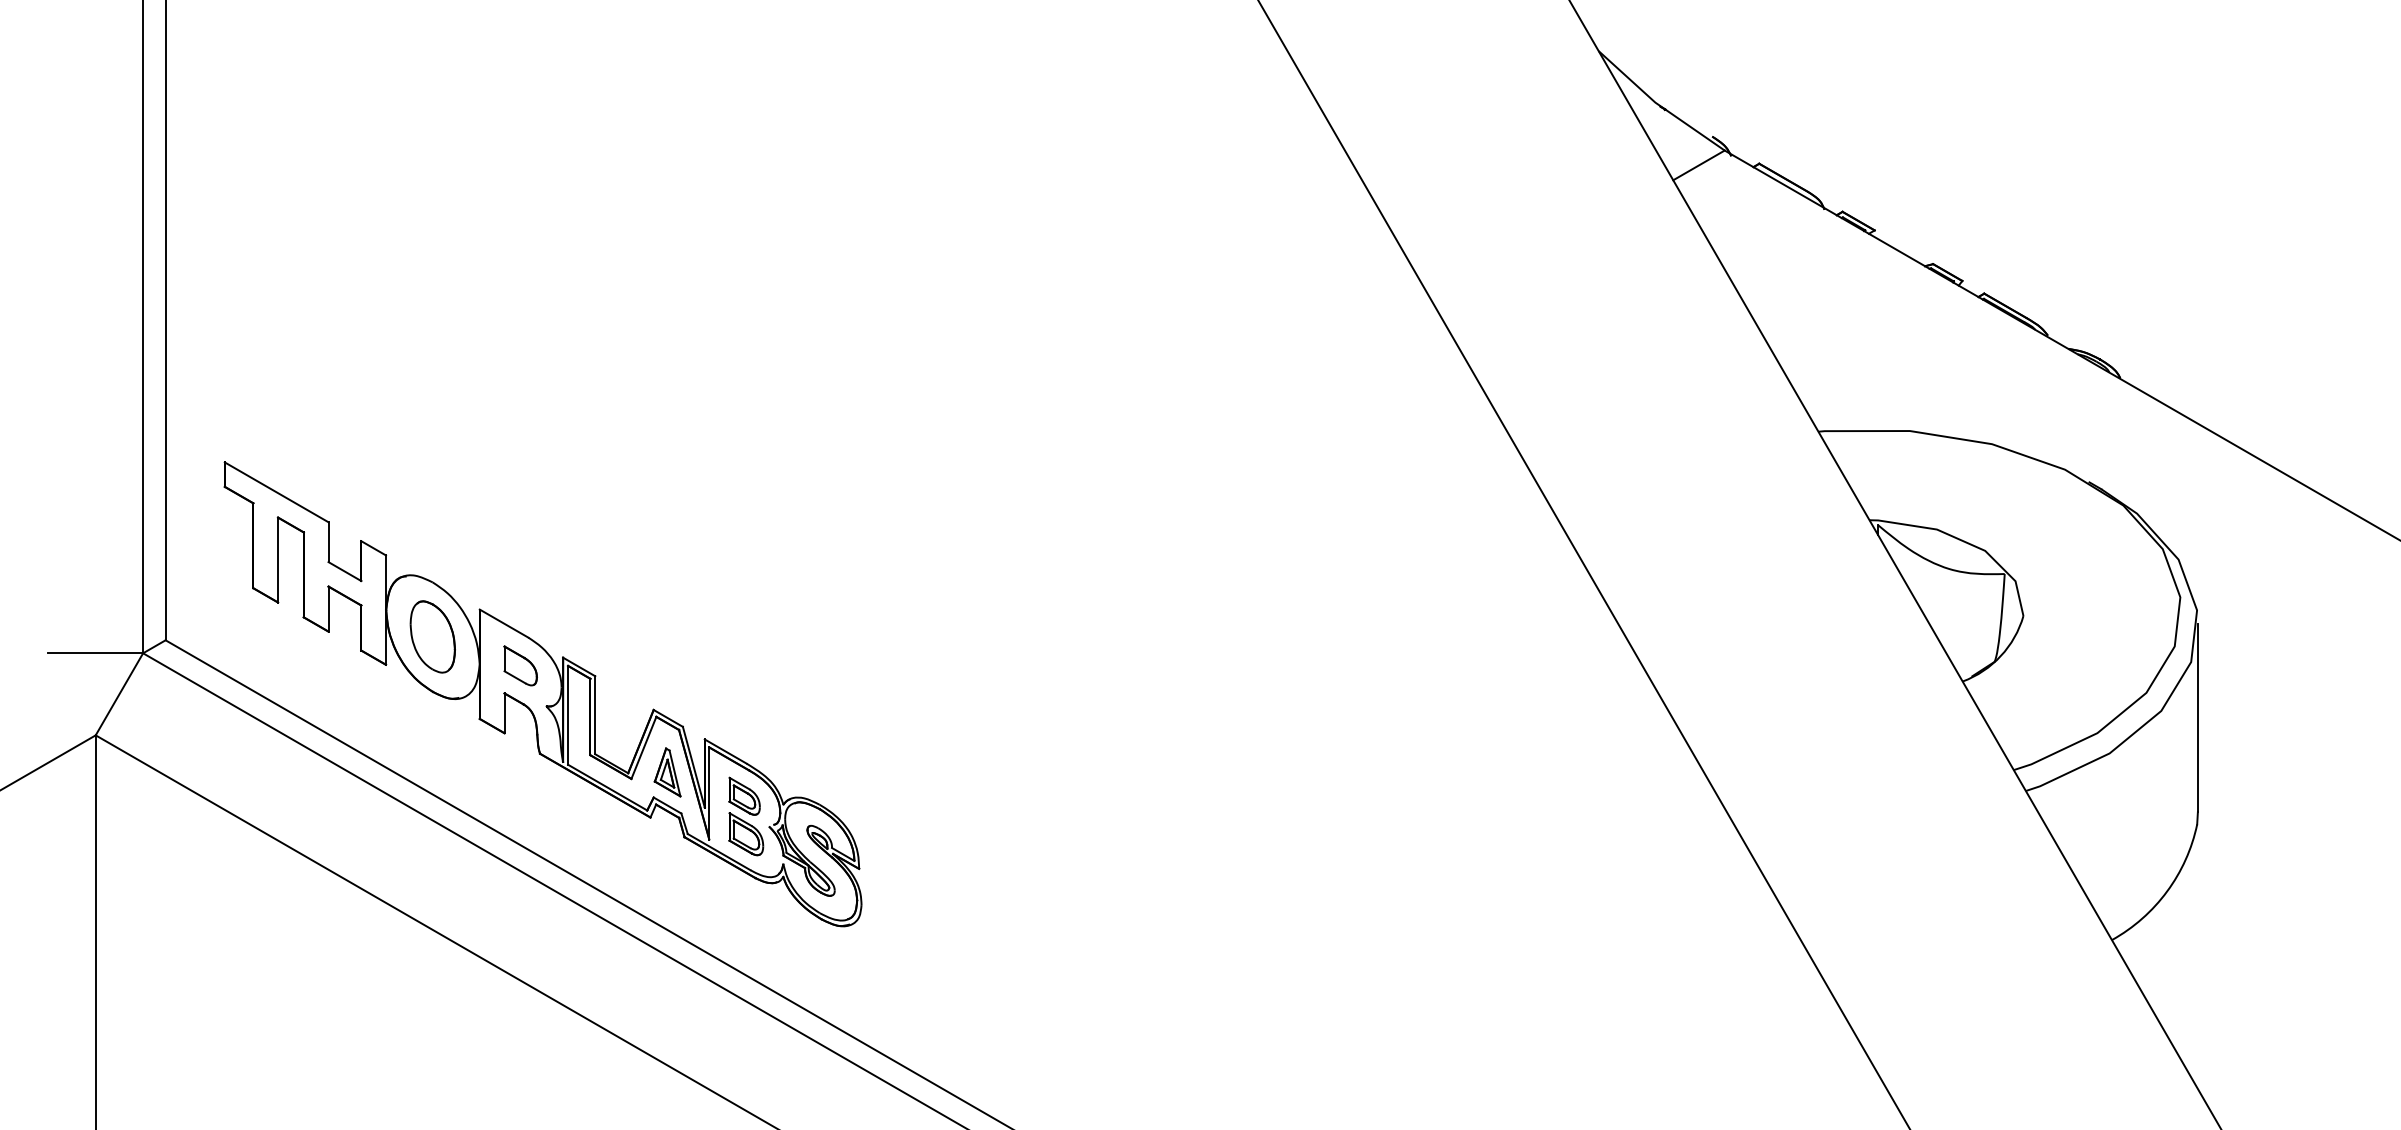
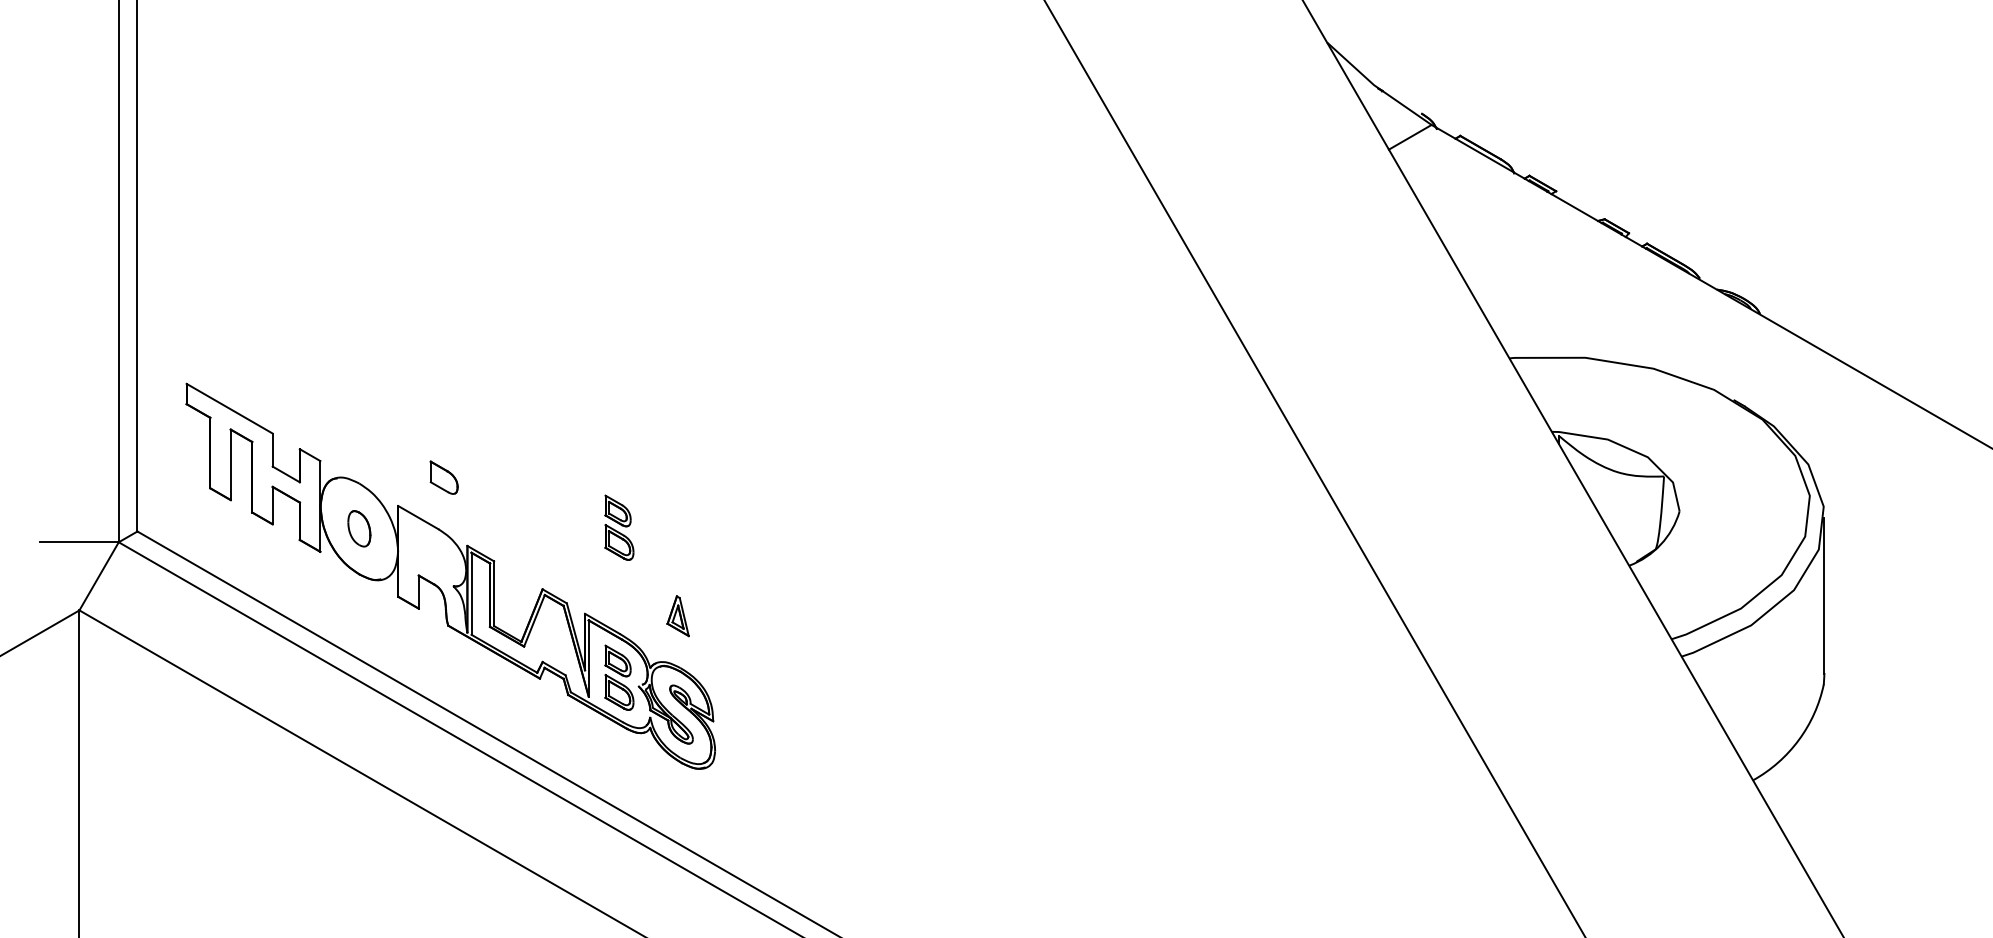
part: (746, 635) -> (619, 527), added
part: (433, 636) -> (359, 528), size x0.6
part: (519, 665) -> (443, 477), moved
part: (666, 772) -> (677, 616), moved

